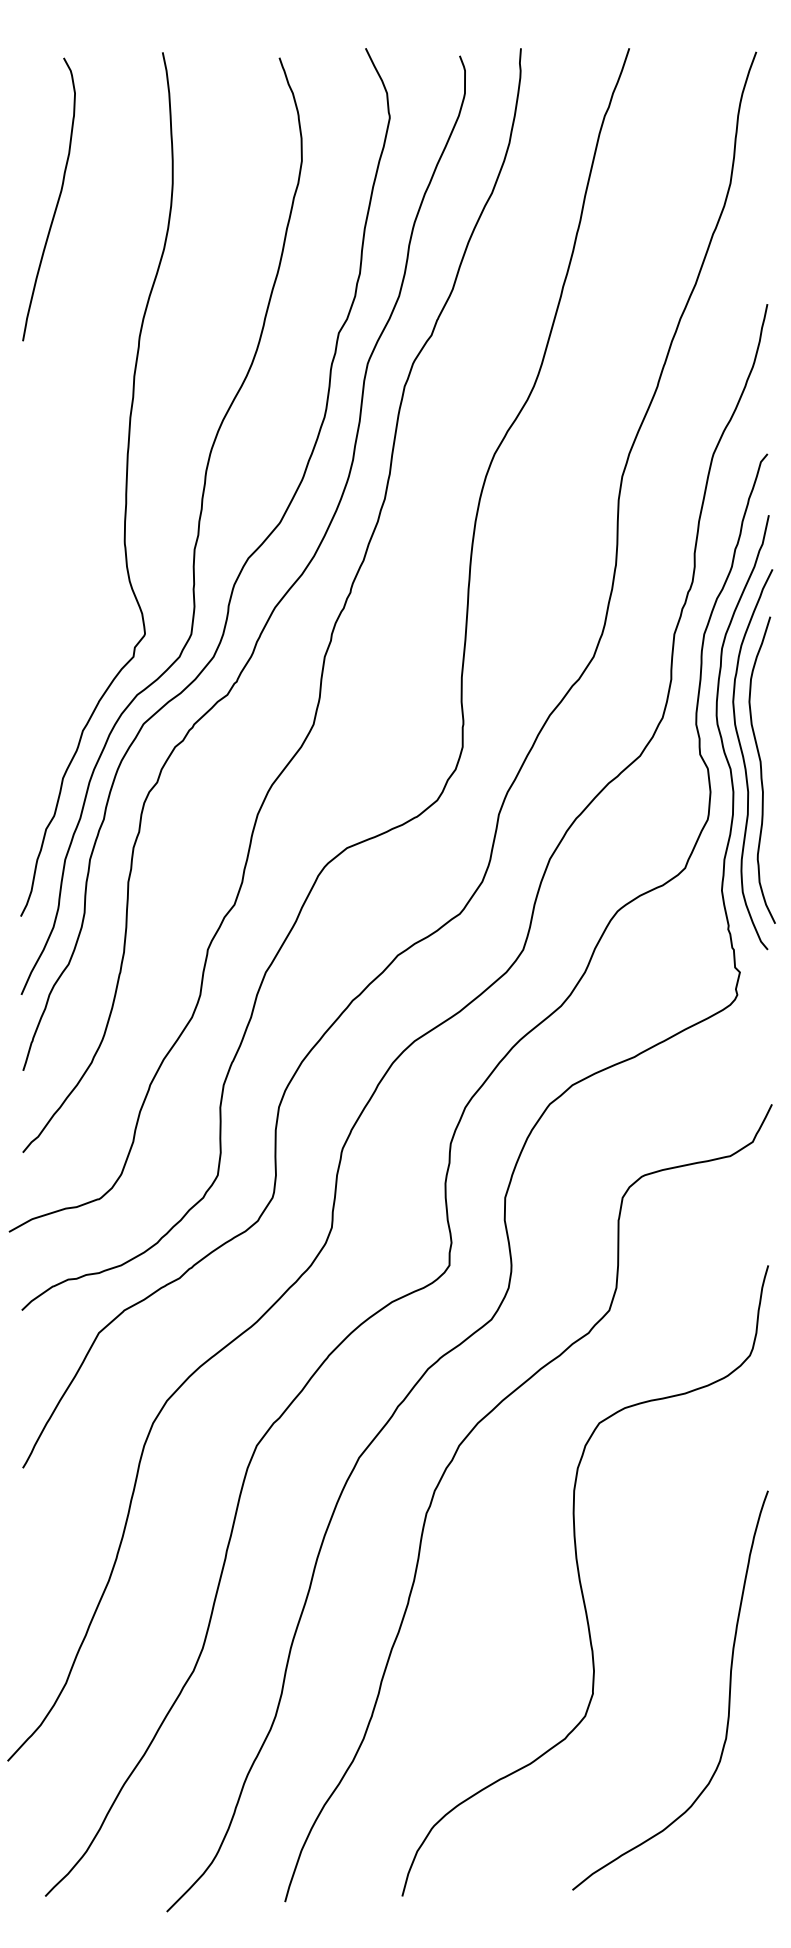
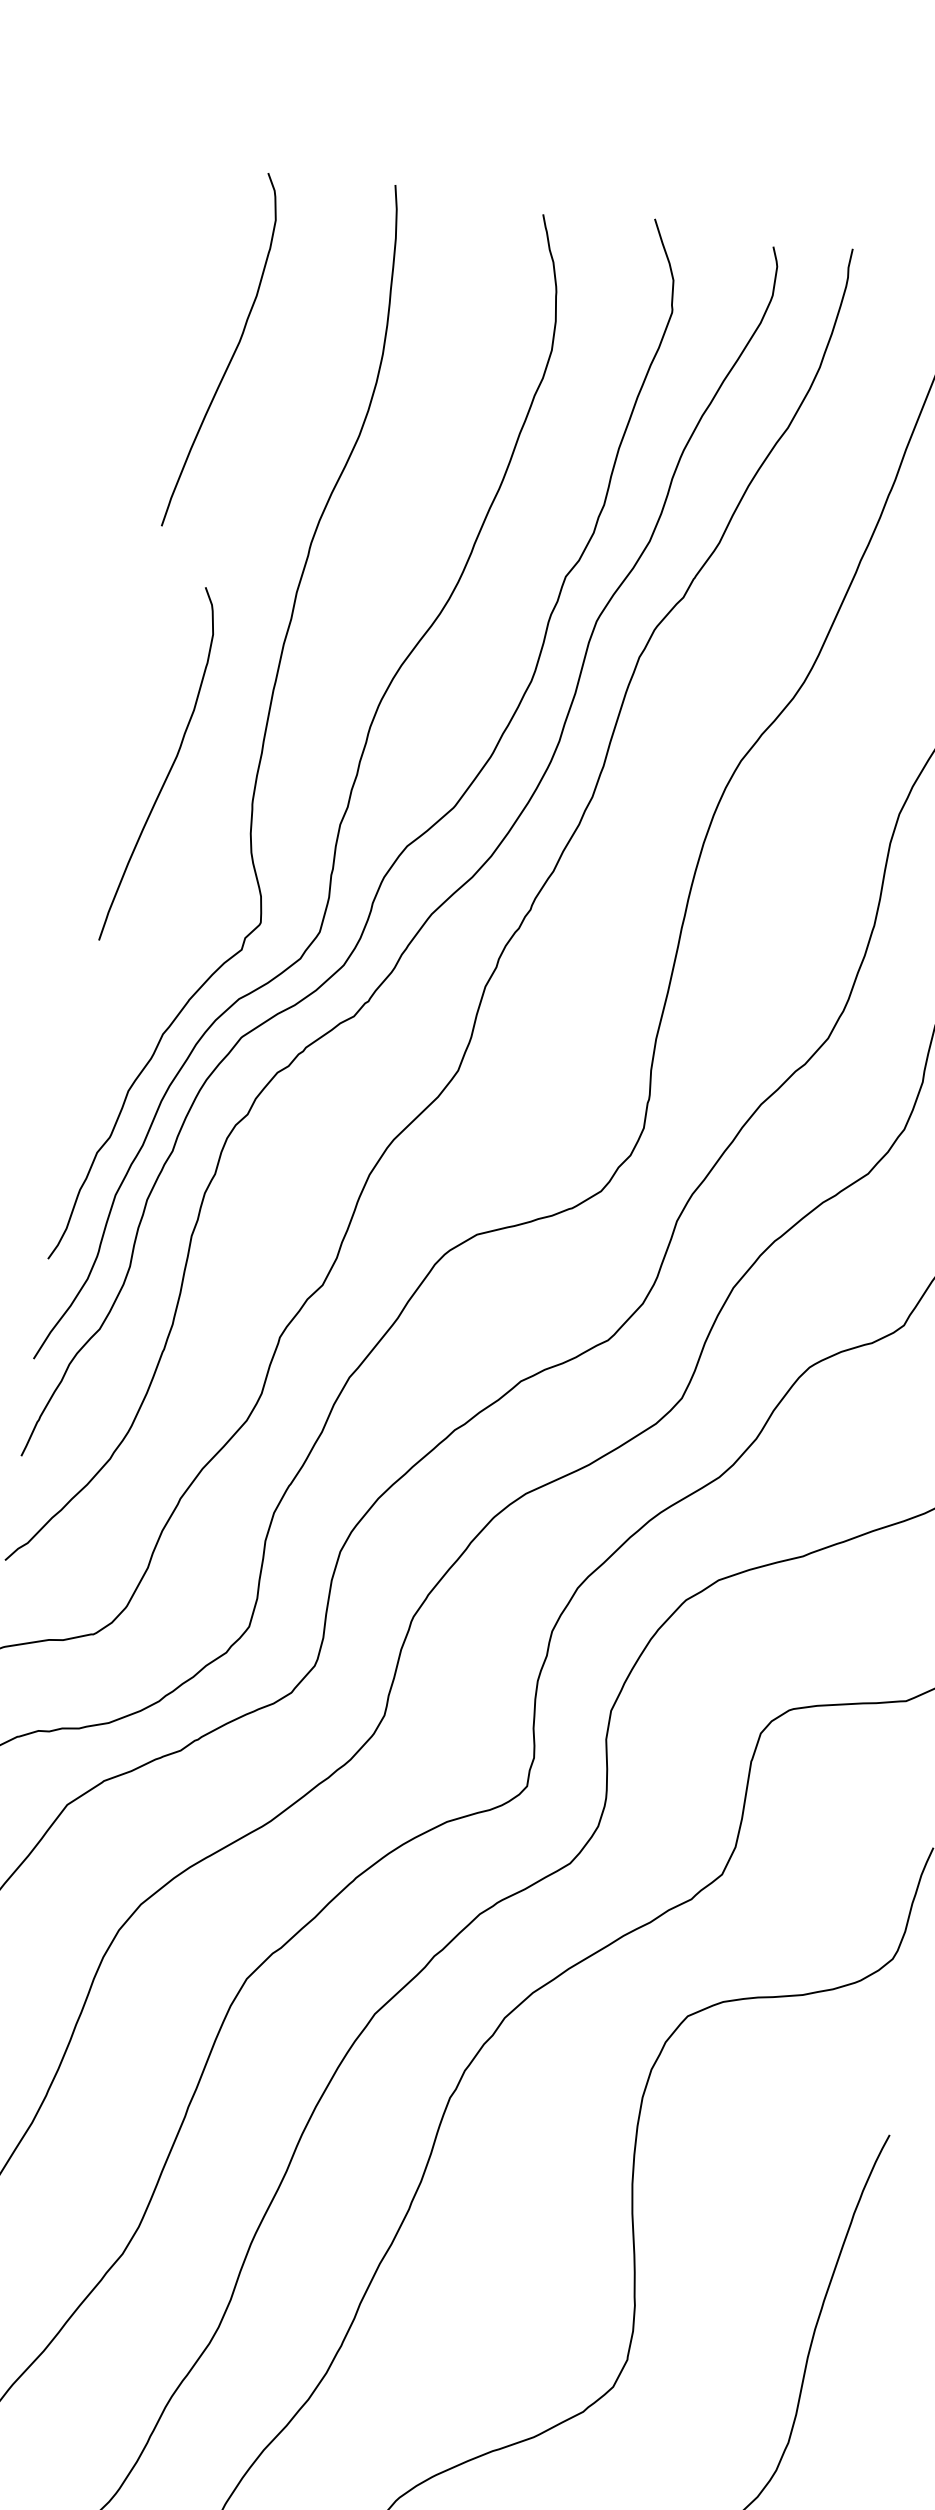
curve: (56, 528) -> (168, 771), added

